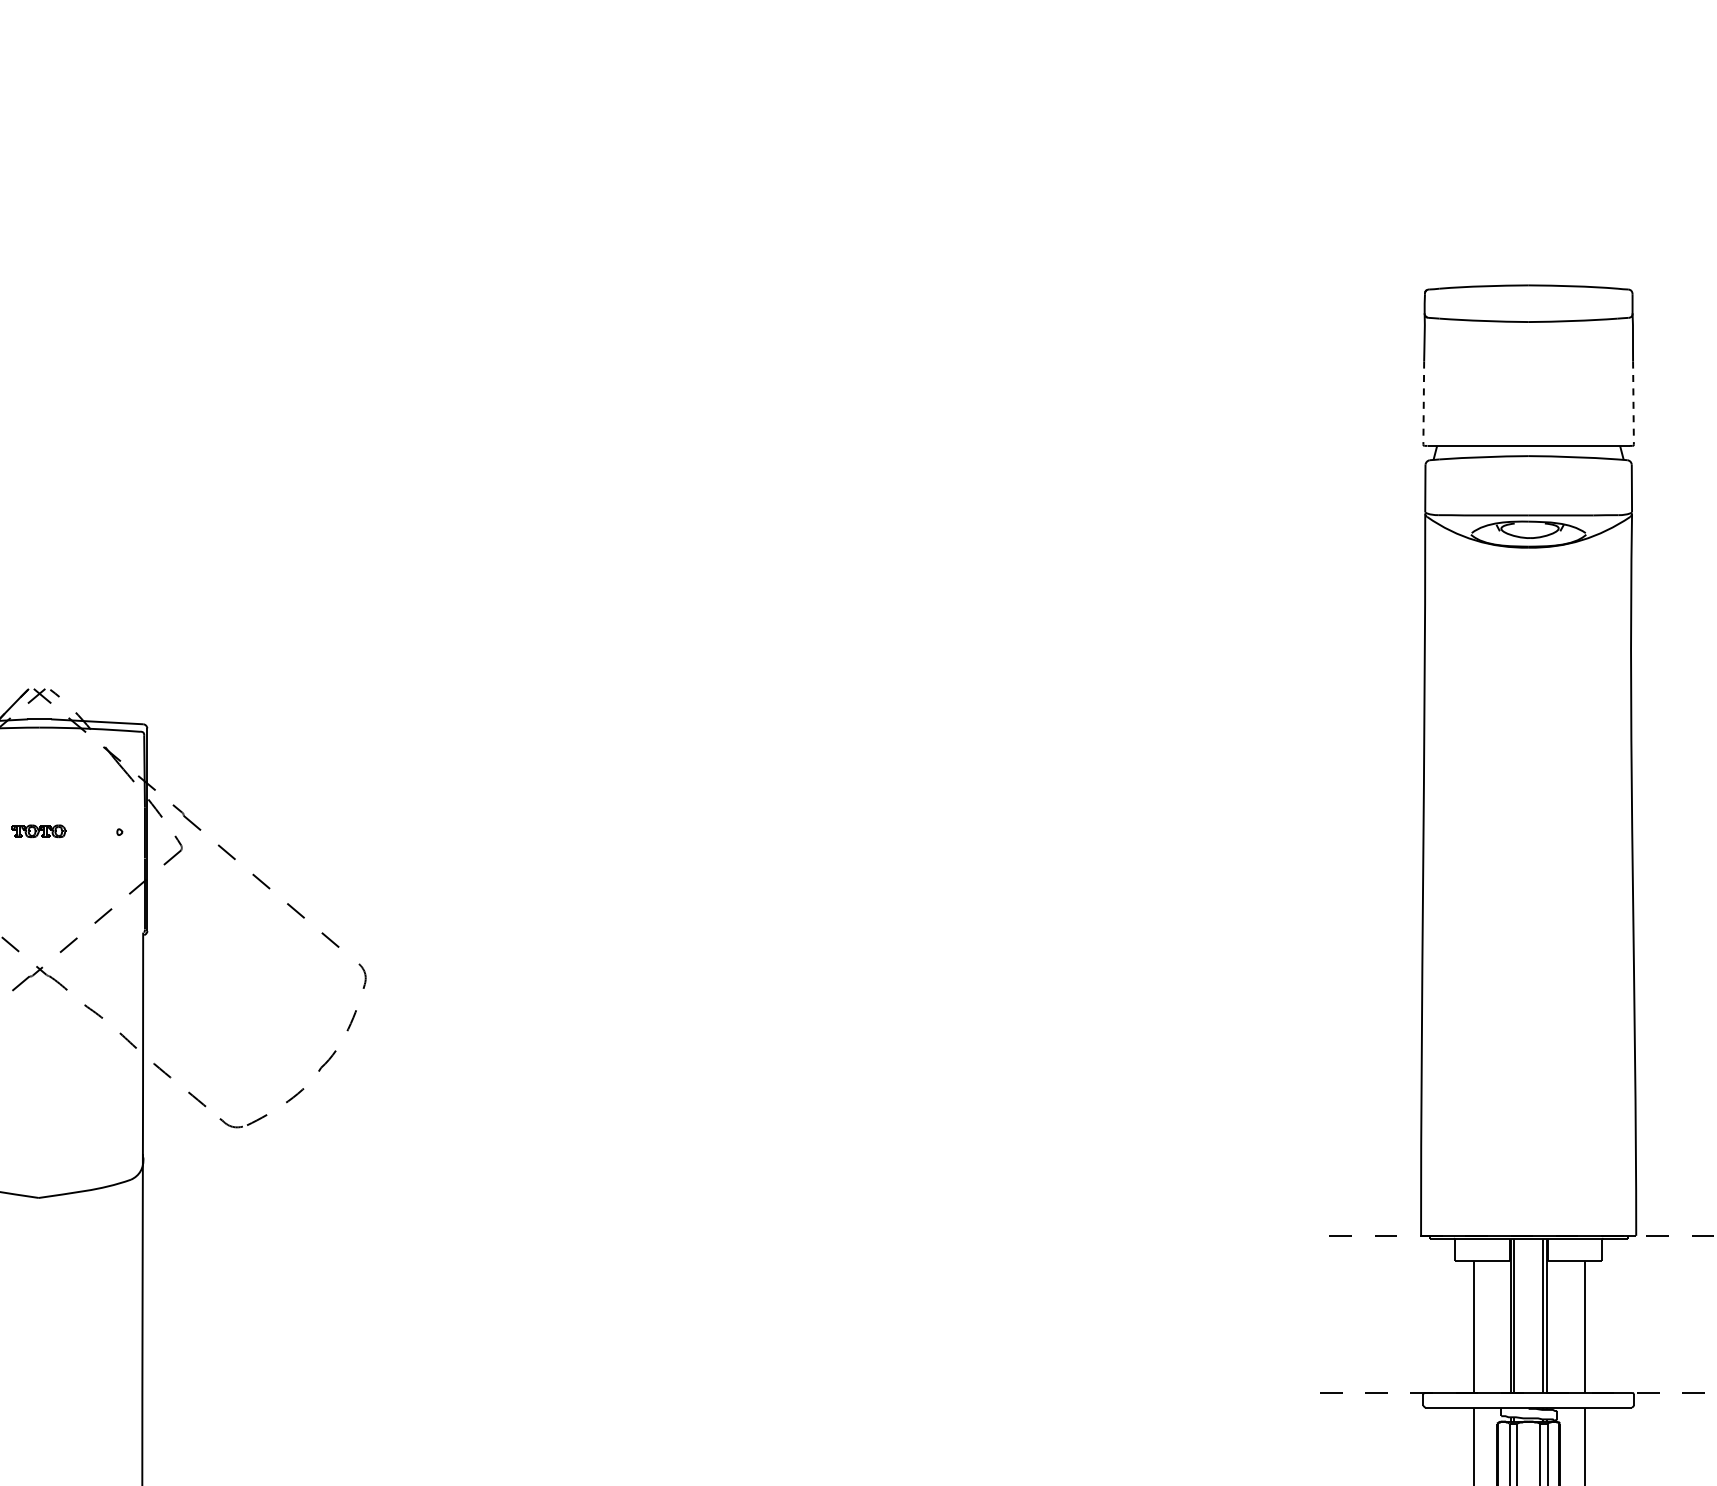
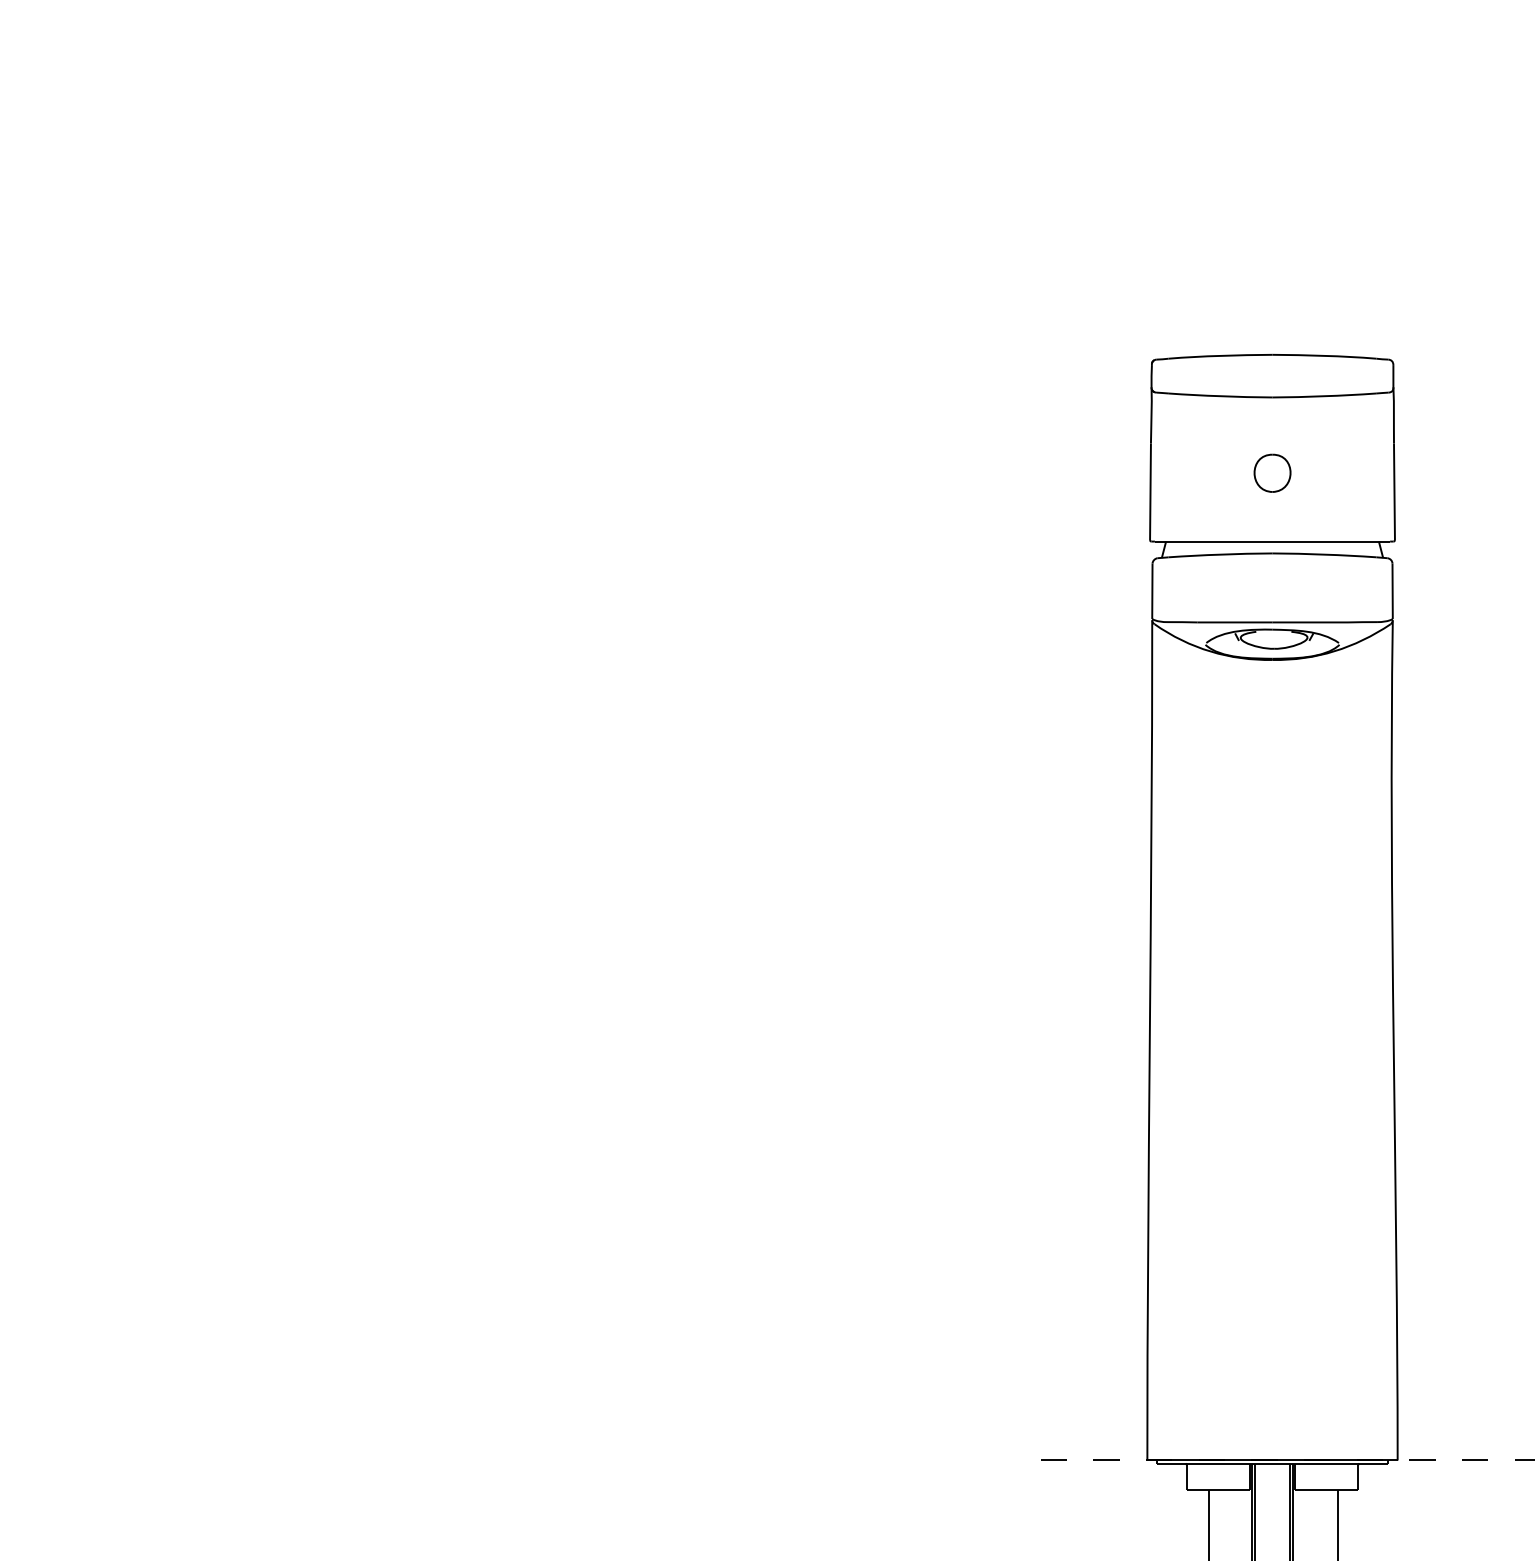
part: (1528, 387) -> (1272, 473), added
line: (1423, 403) -> (1150, 492), dashed -> solid
line: (1633, 403) -> (1394, 492), dashed -> solid

